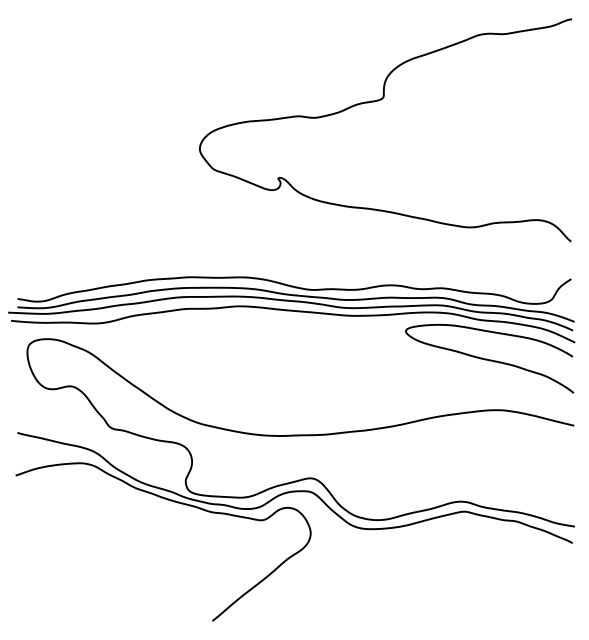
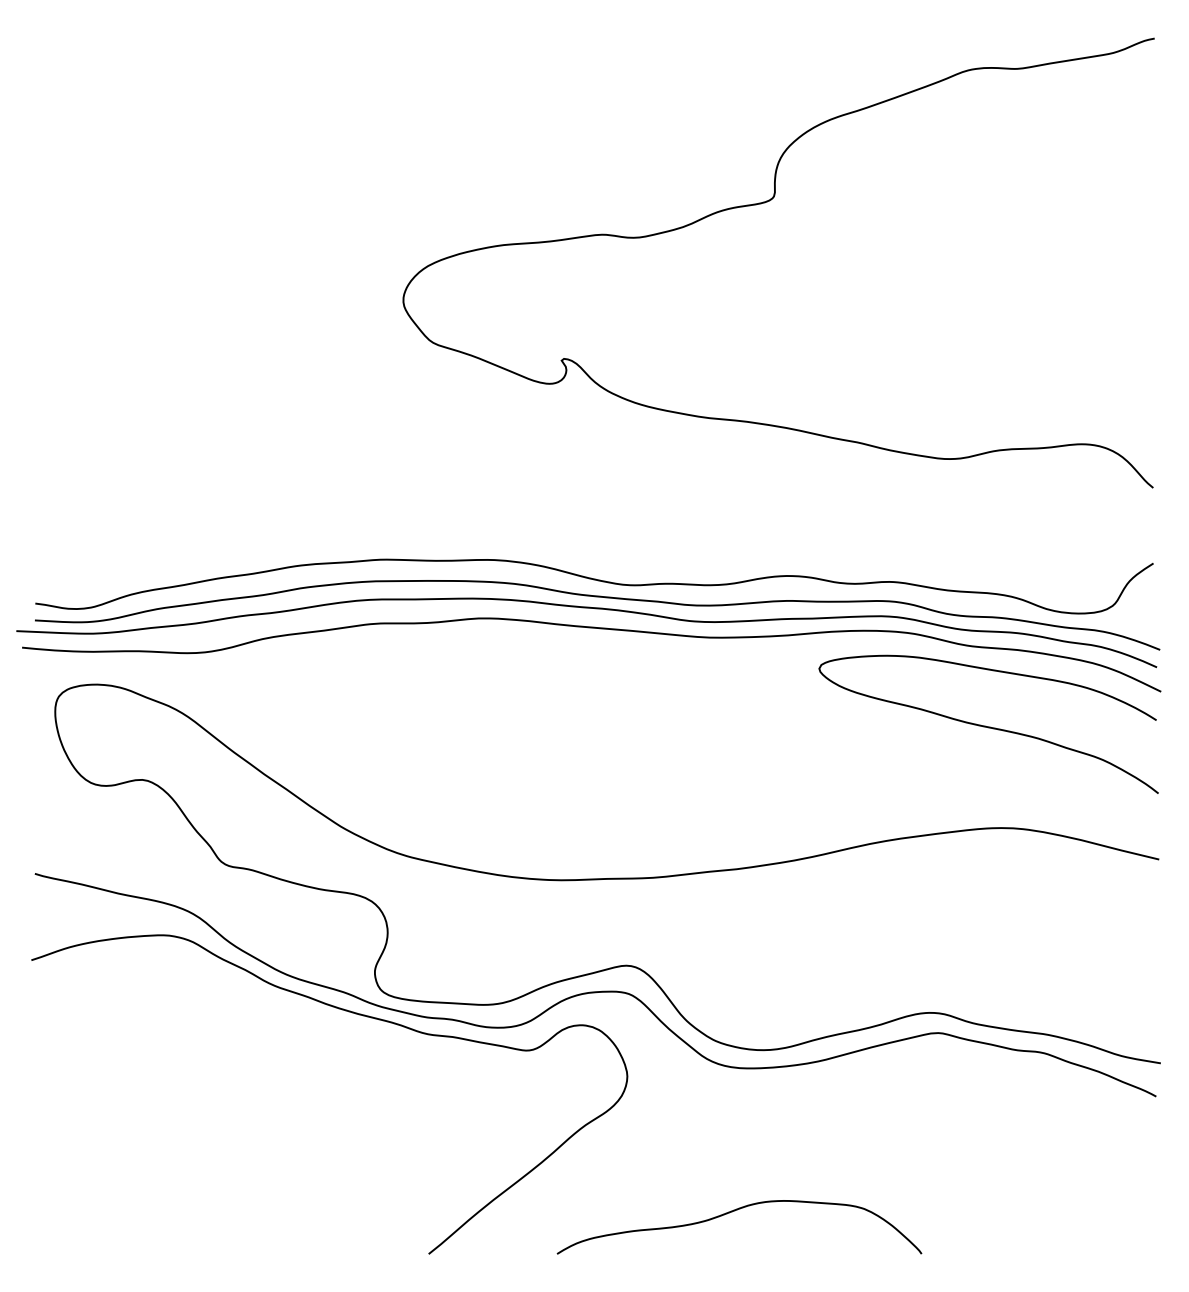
curve: (364, 600) -> (735, 1212), added

